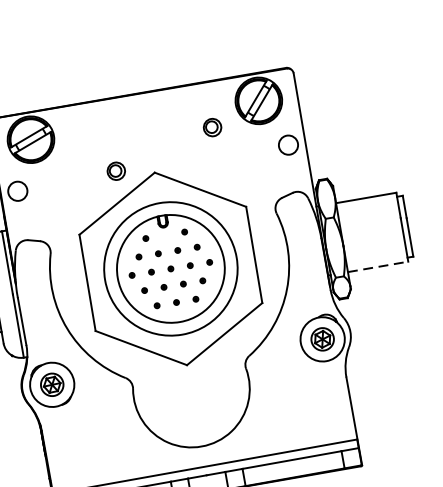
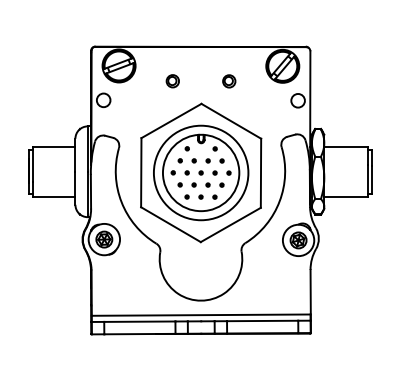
part: (212, 127) -> (229, 81), moved
part: (115, 171) -> (172, 81), moved
line: (378, 266) -> (346, 196), dashed -> solid

